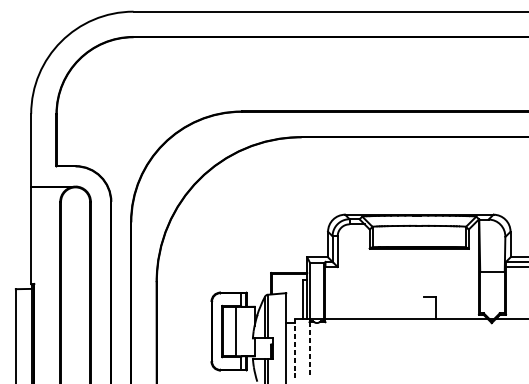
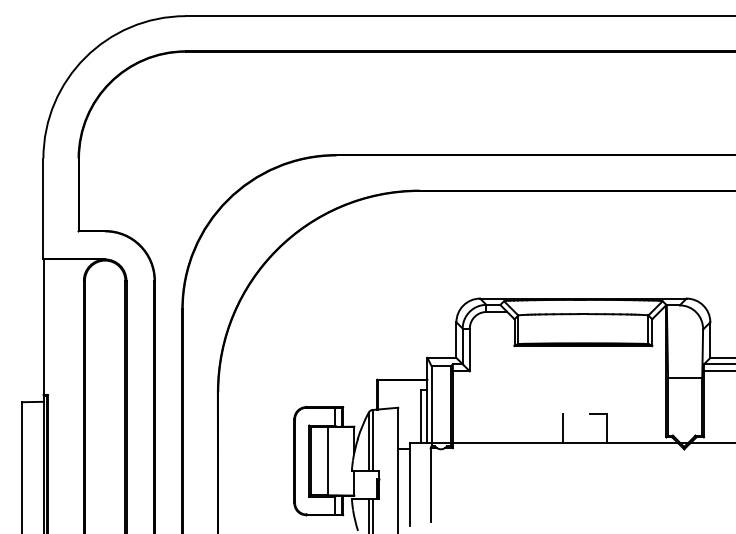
line: (405, 308) -> (563, 428), added
line: (295, 348) -> (410, 484), dashed -> solid
line: (309, 348) -> (430, 484), dashed -> solid

